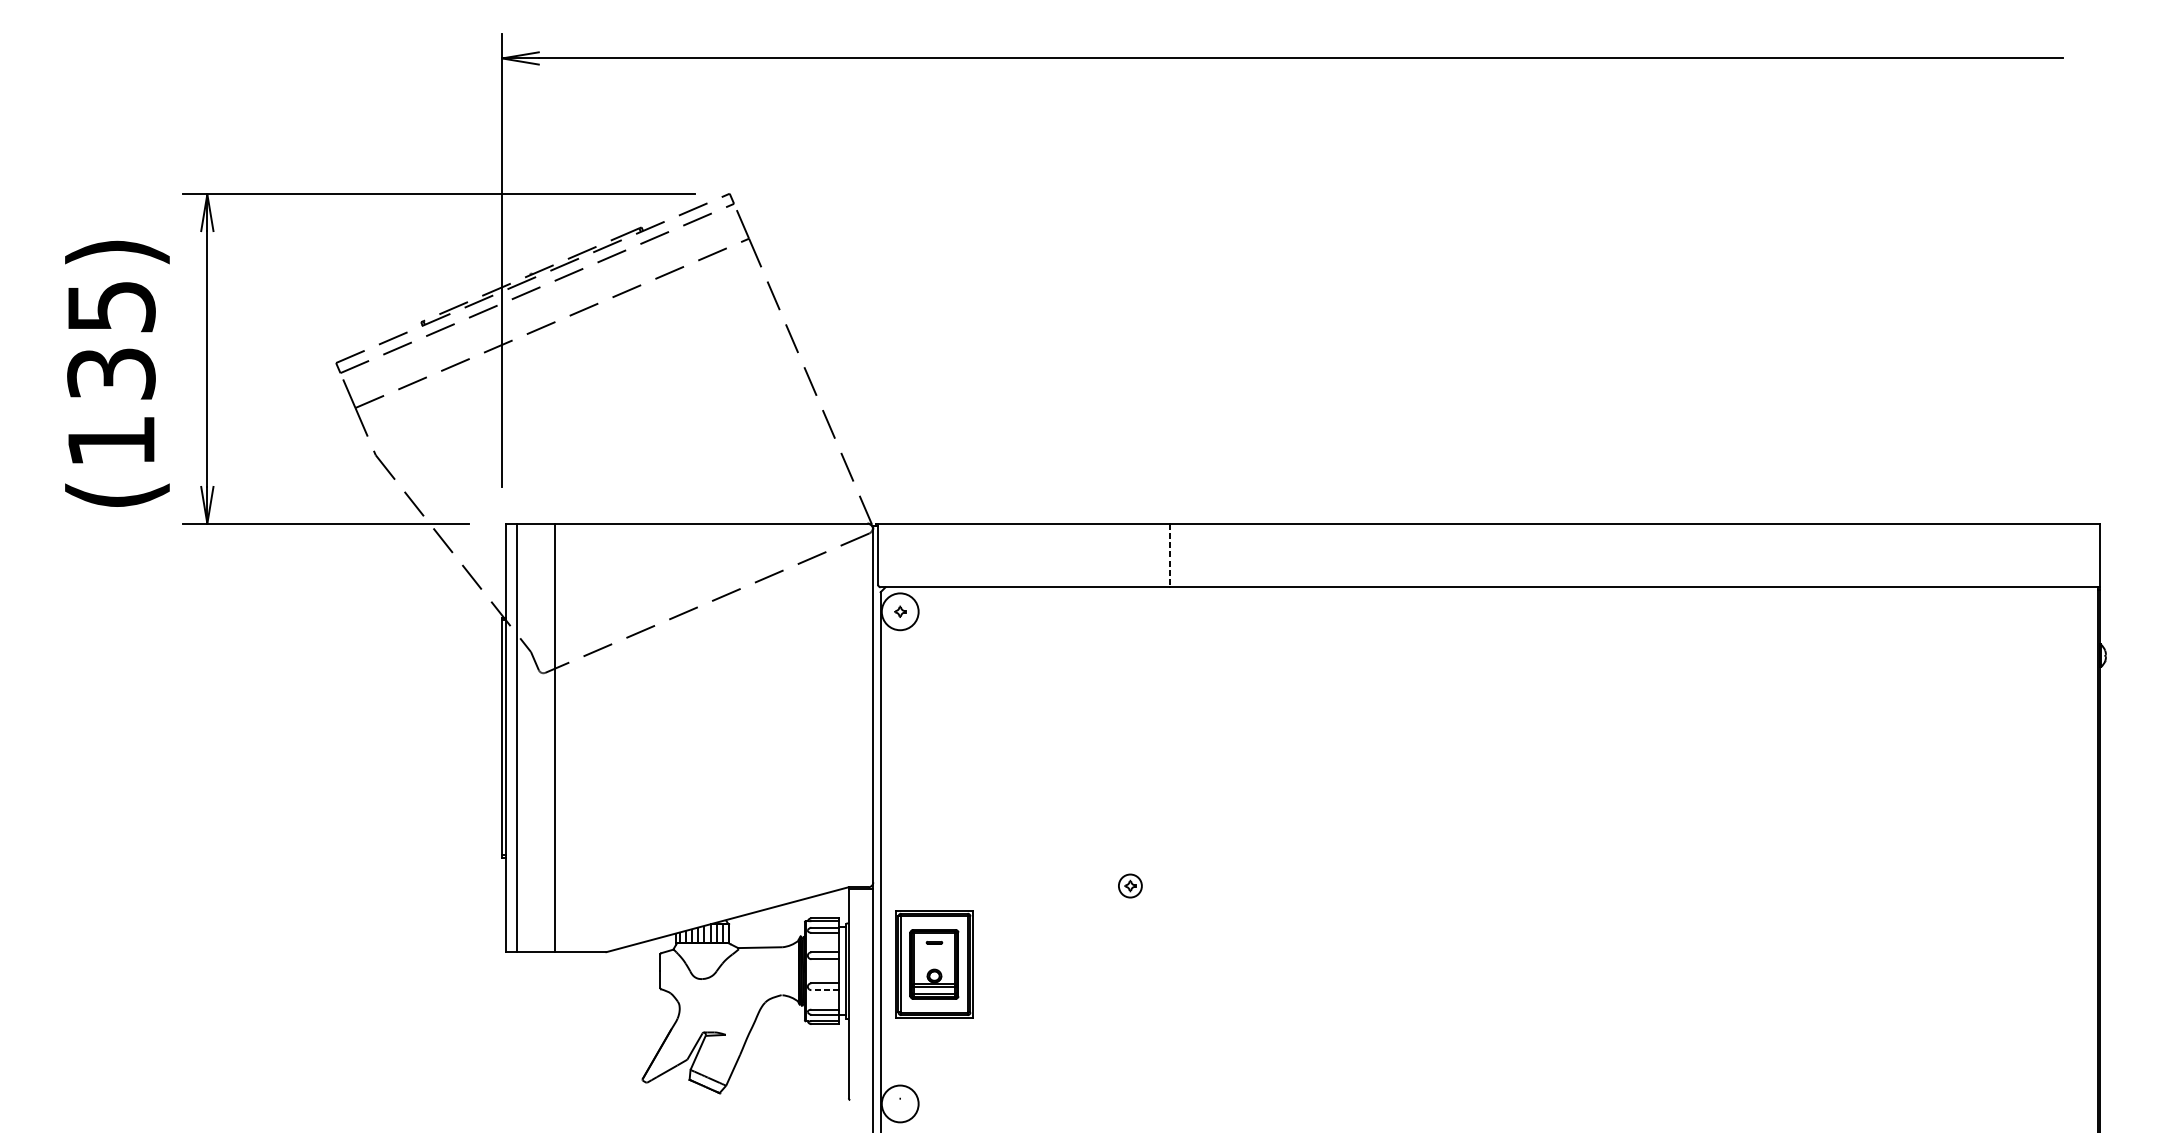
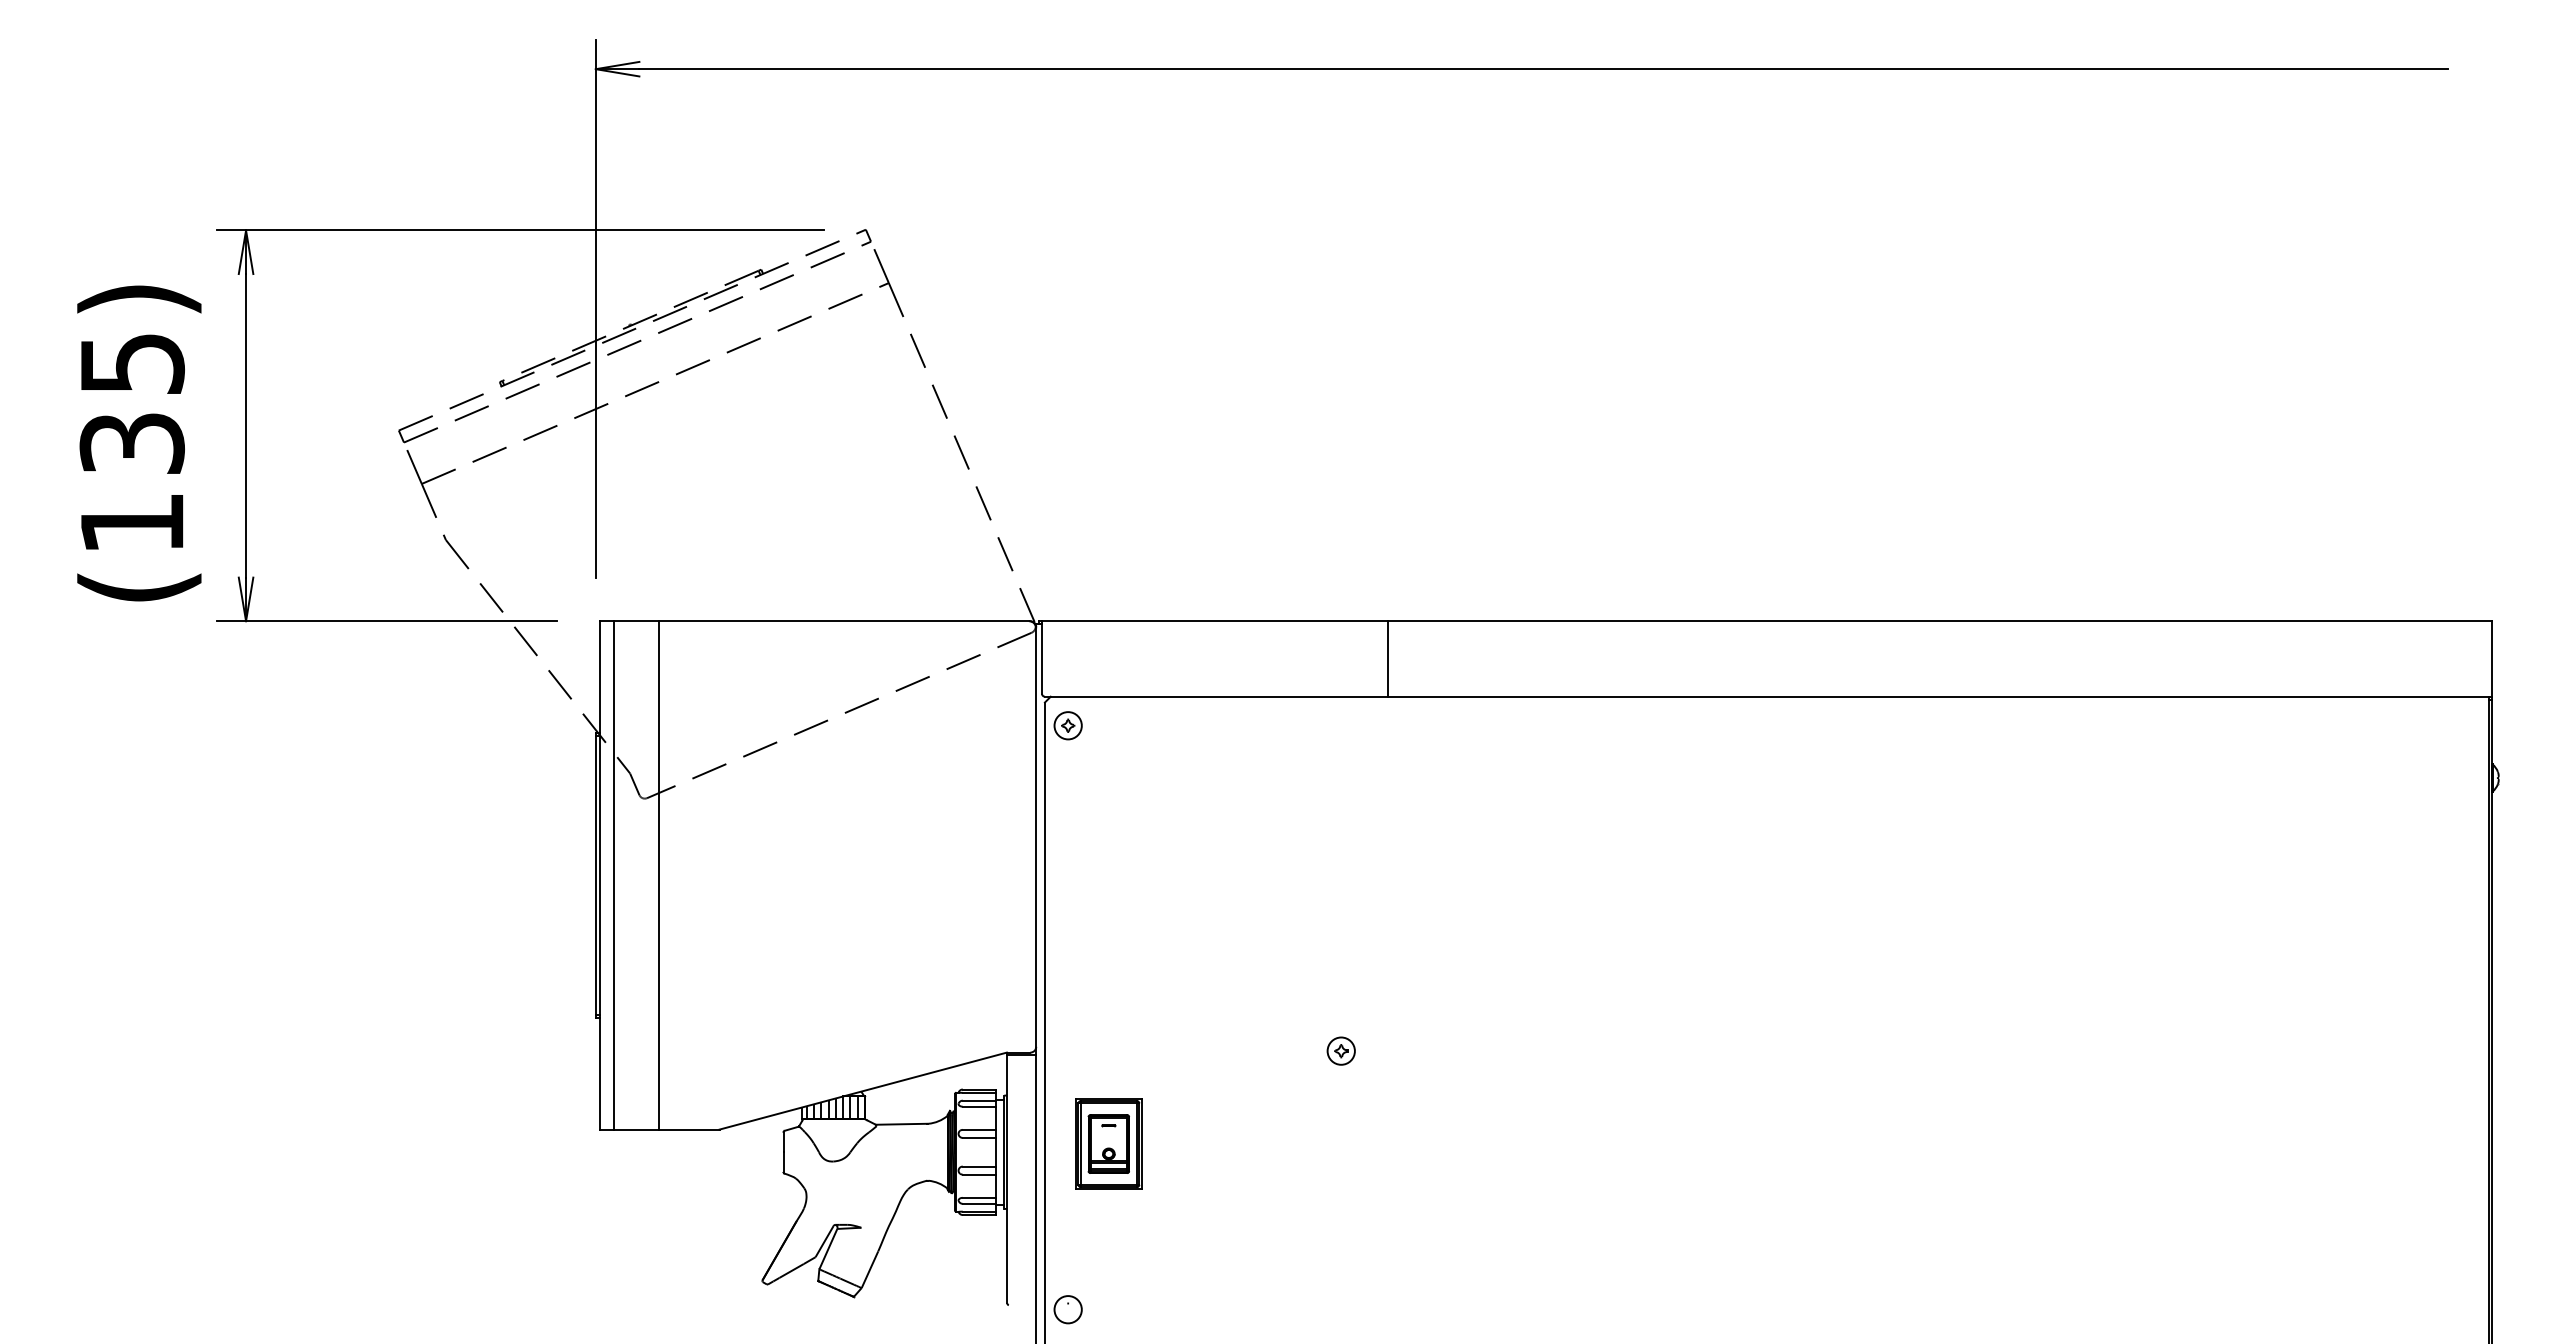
line: (1169, 555) -> (1387, 658), dashed -> solid
circle: (899, 611) -> (1067, 725), size x0.62
part: (934, 963) -> (1108, 1143), size x0.71
line: (824, 990) -> (978, 1174), dashed -> solid
circle: (899, 1103) -> (1067, 1309), size x0.62

